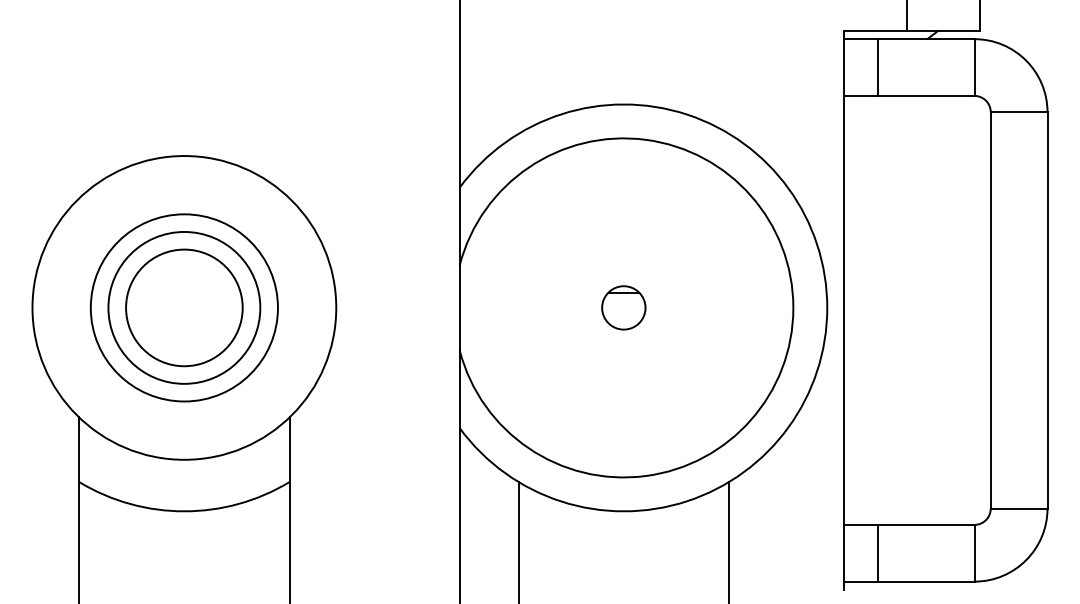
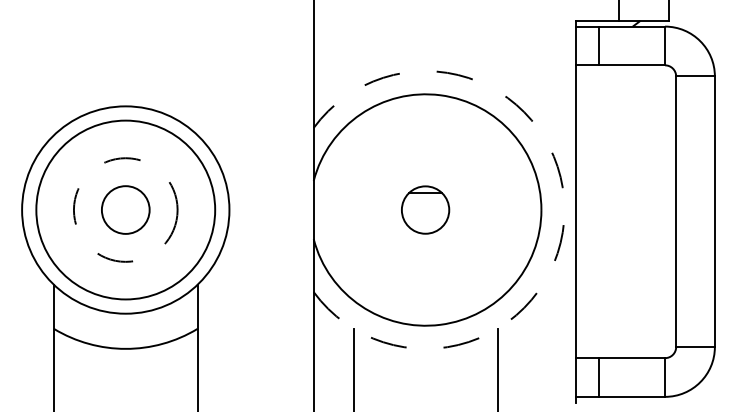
circle: (183, 307) -> (125, 209), size x0.6
circle: (183, 307) -> (125, 209), size x1.4
circle: (183, 307) -> (125, 209), solid -> dashed
part: (623, 307) -> (425, 209), size x1.6
arc: (827, 308) -> (564, 210), solid -> dashed

